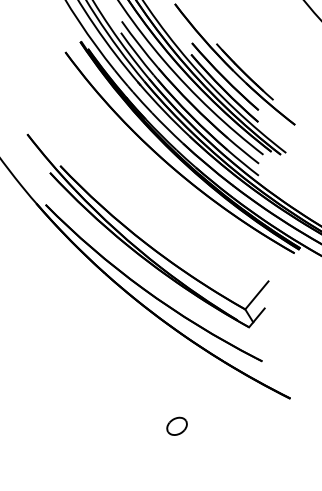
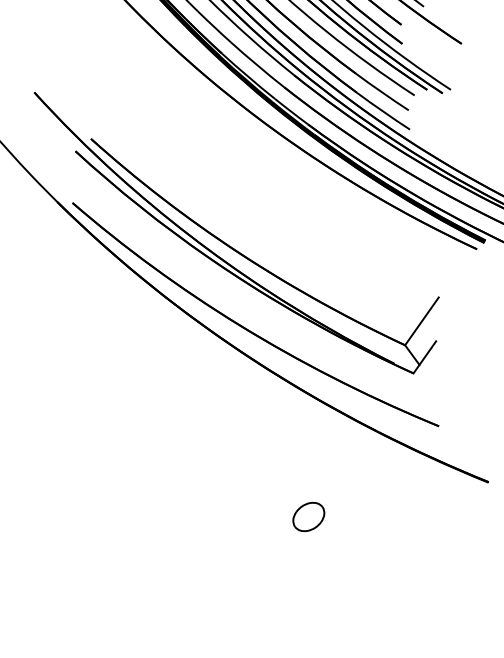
part: (176, 425) -> (307, 515), moved

